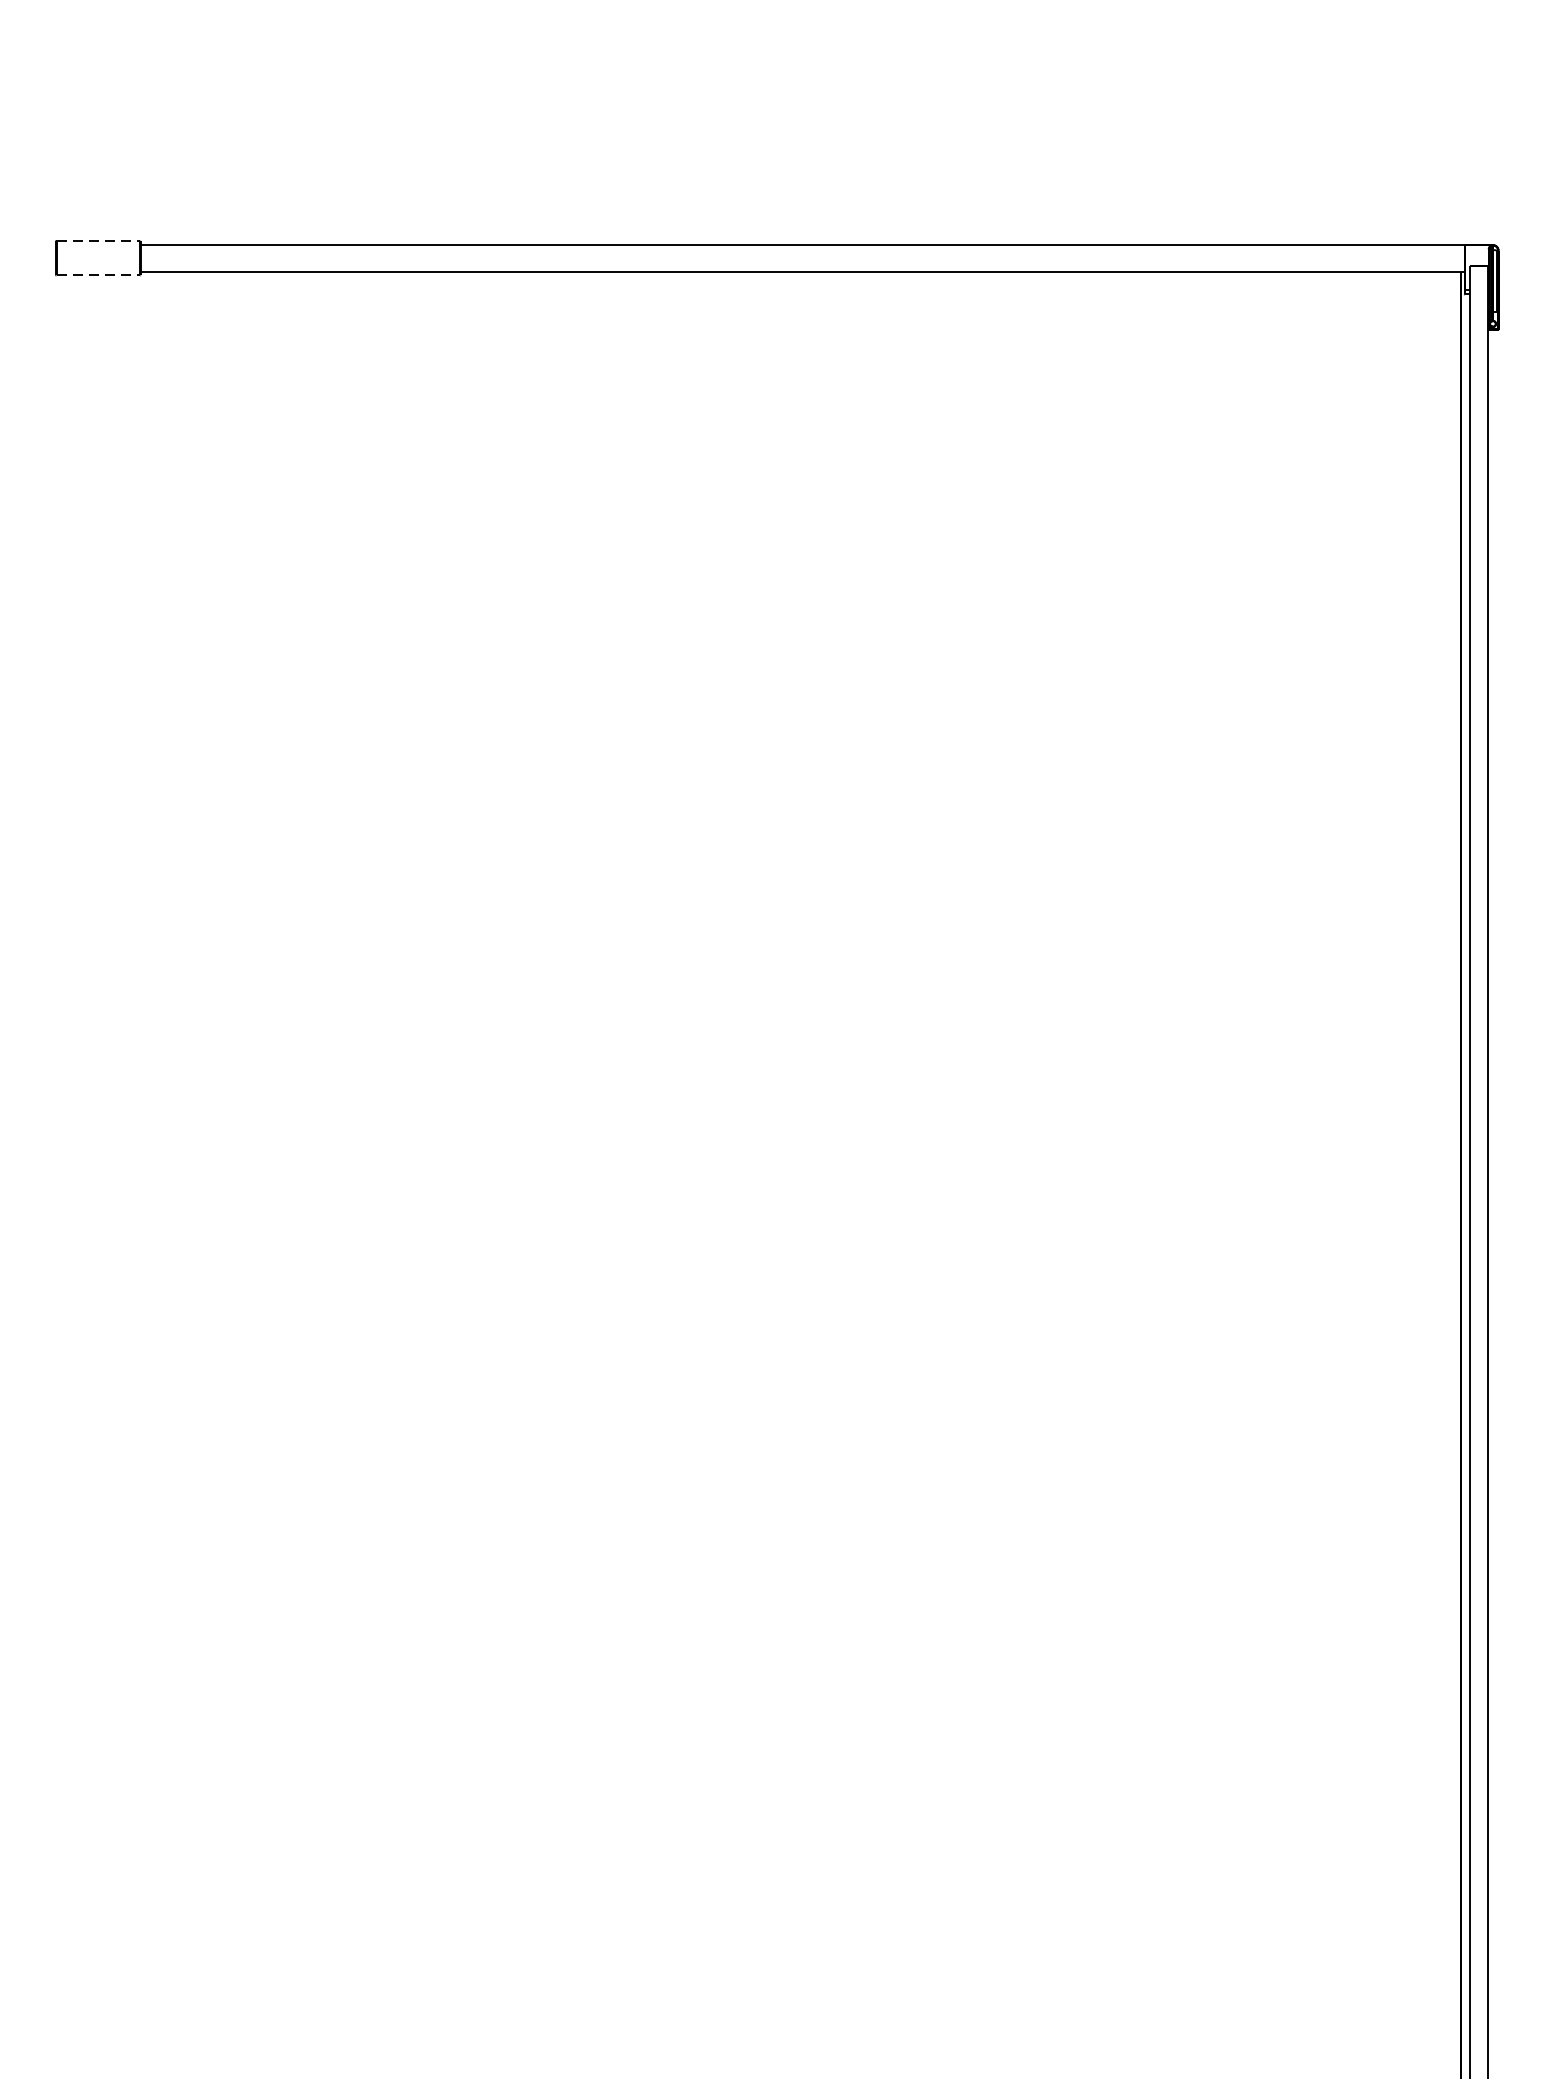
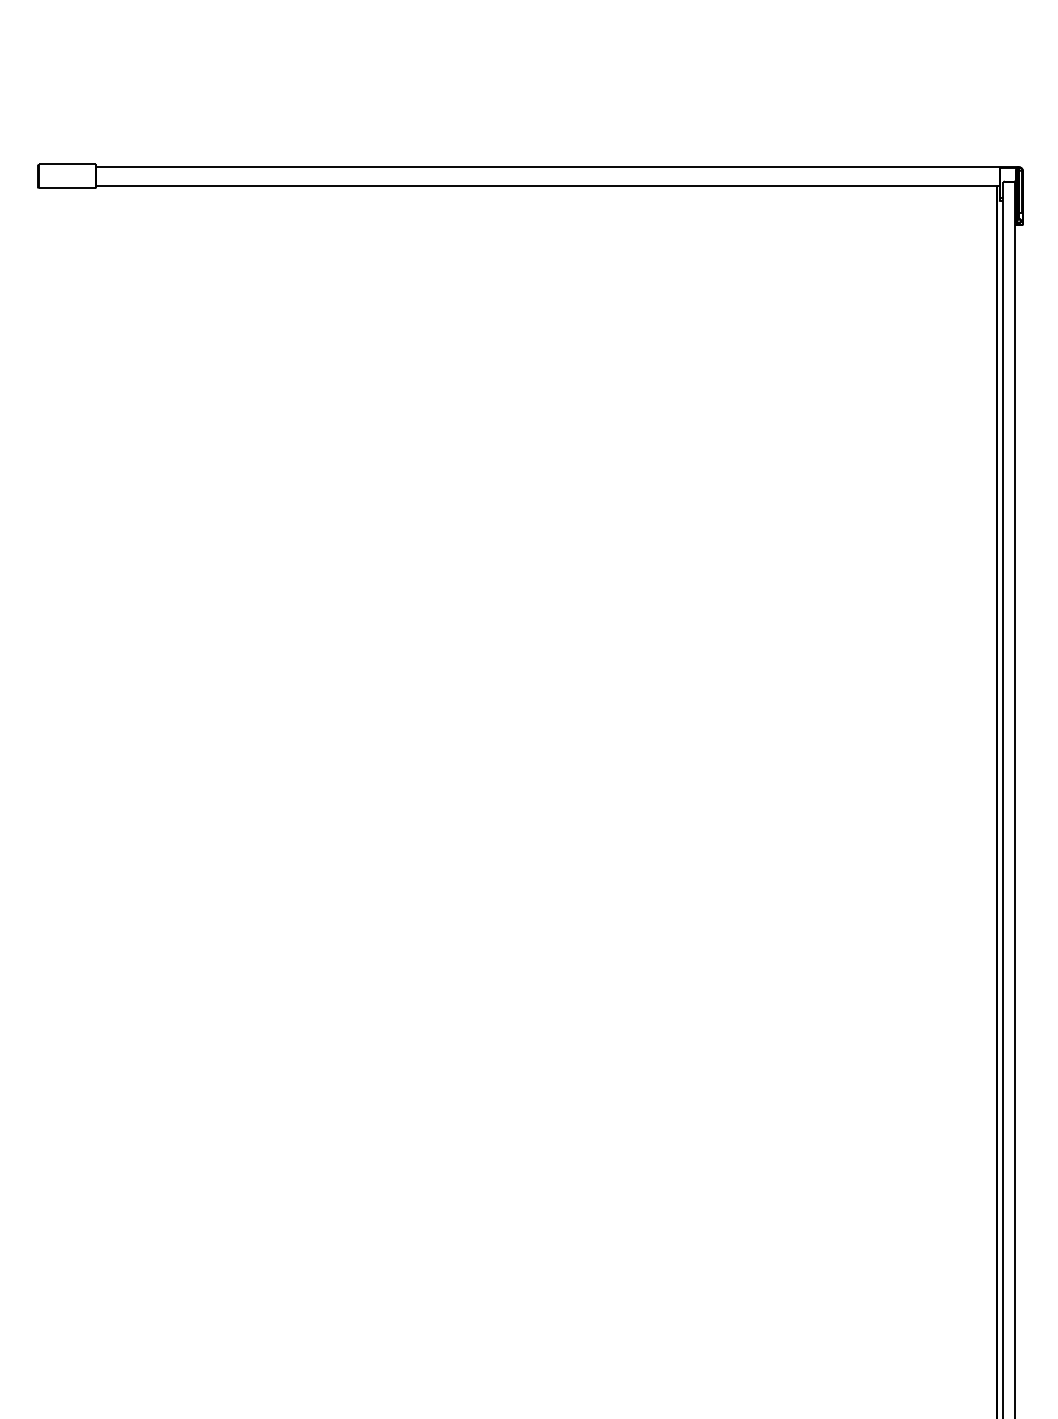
line: (98, 240) -> (67, 164), dashed -> solid
line: (98, 276) -> (67, 188), dashed -> solid

